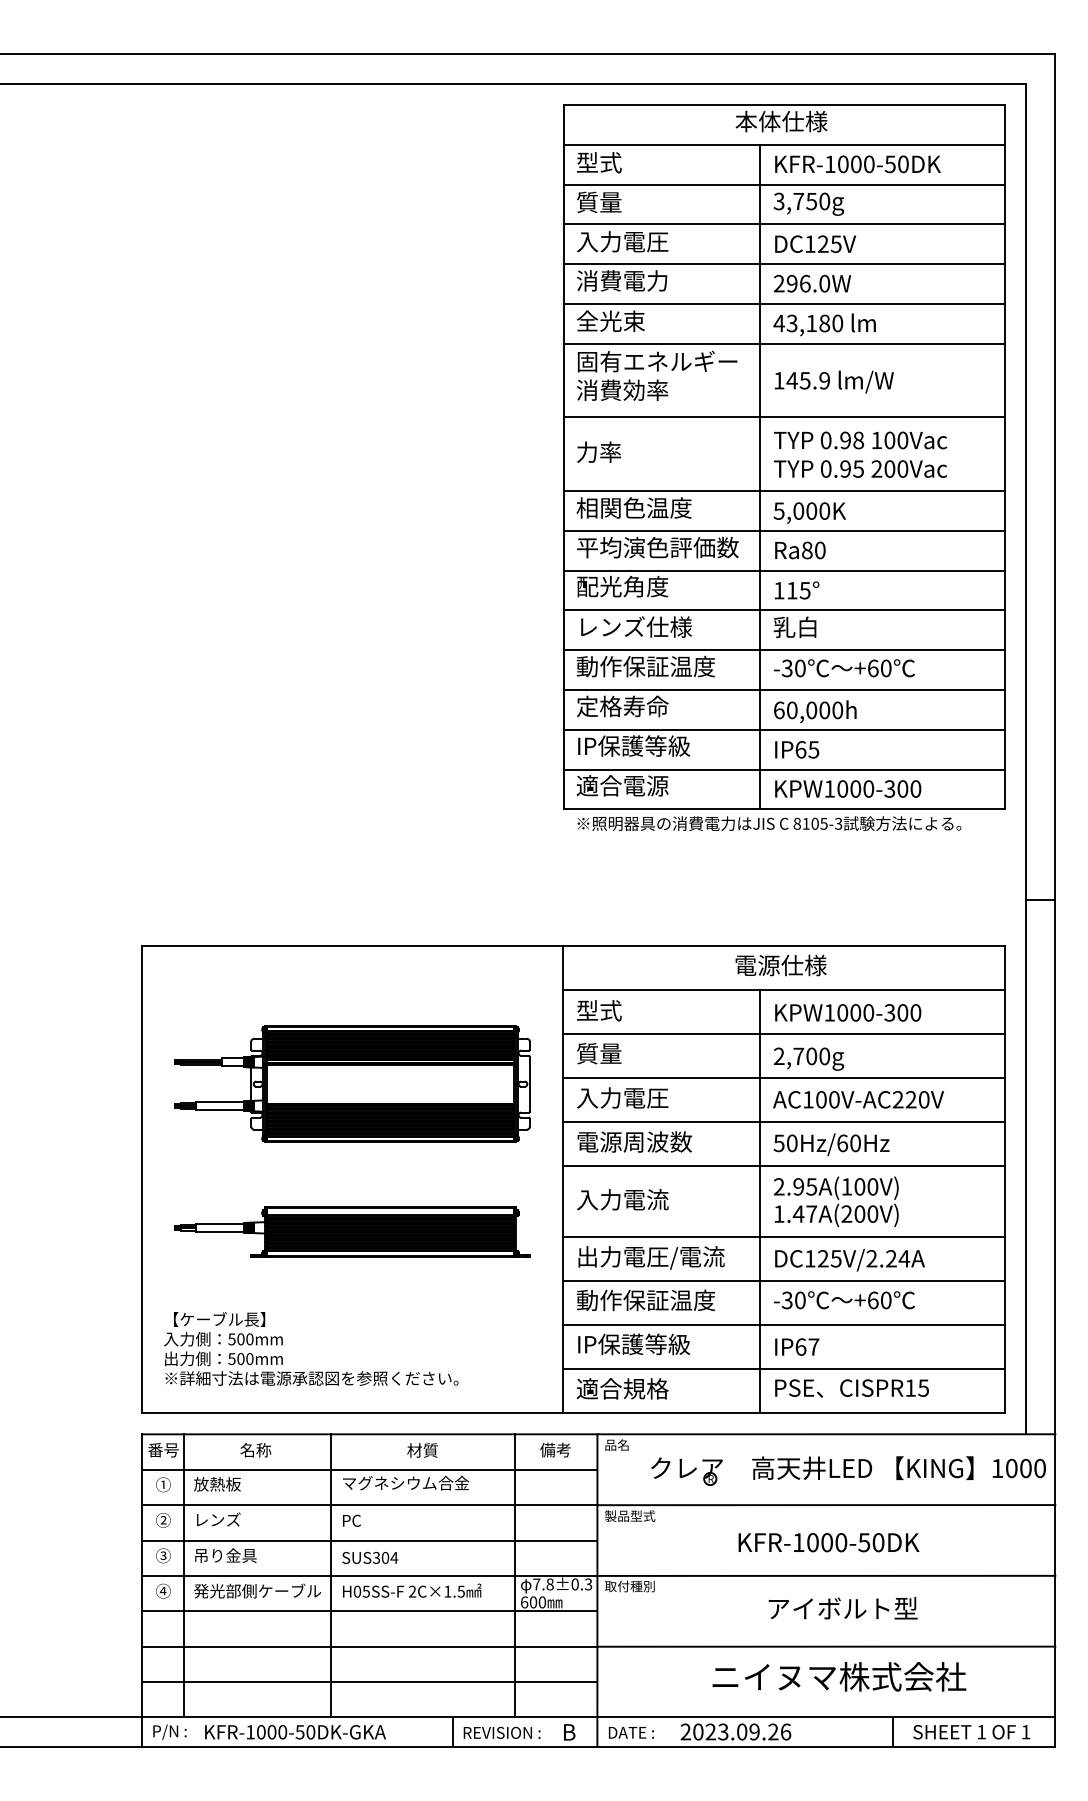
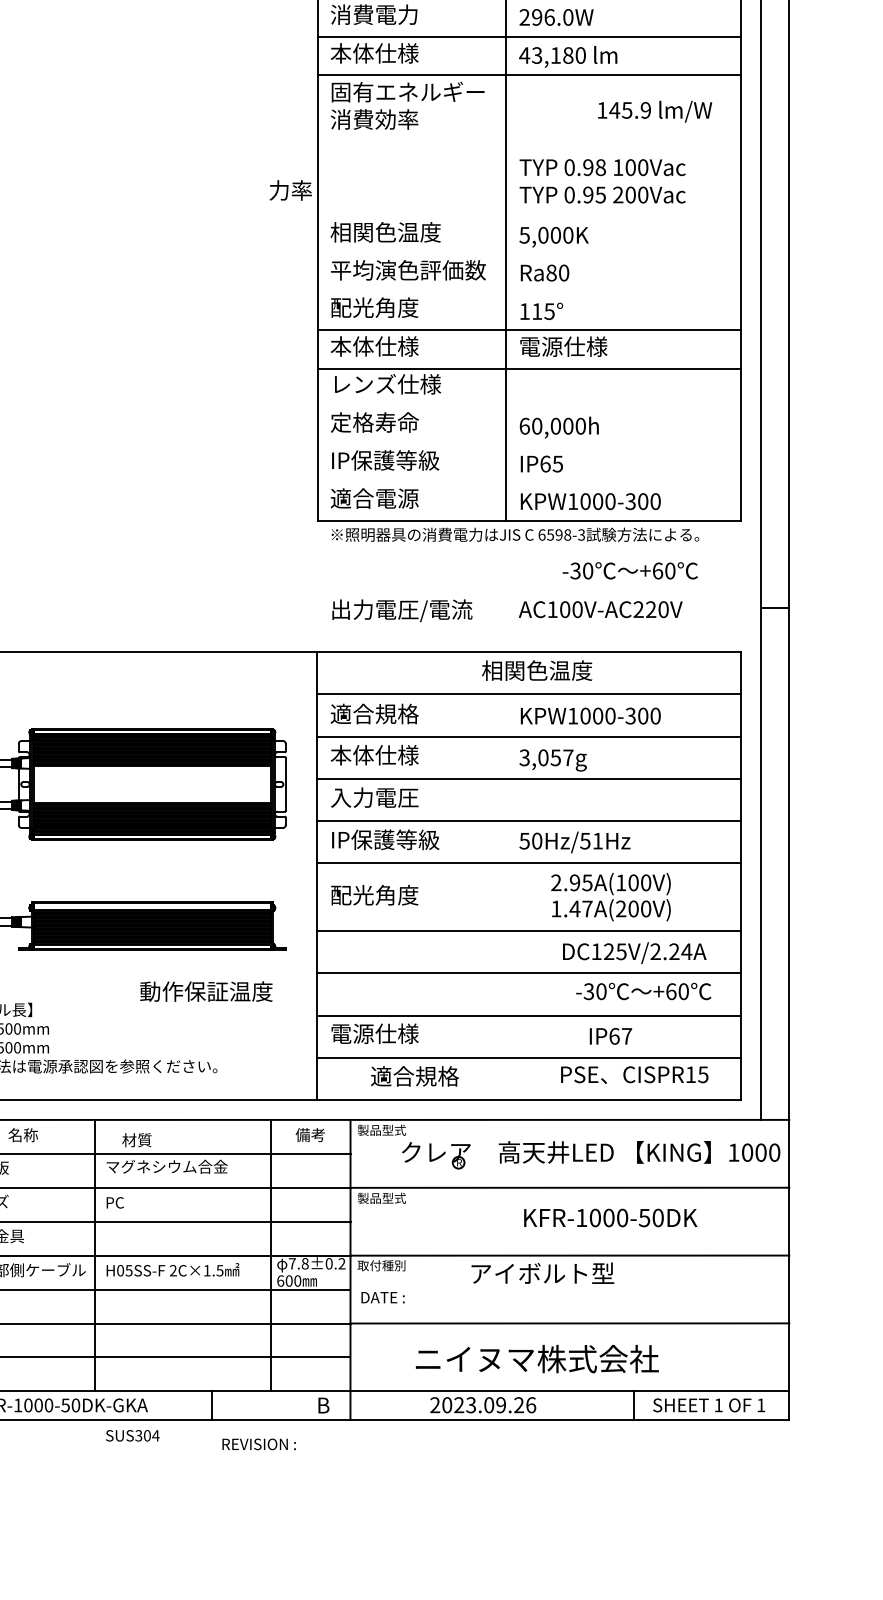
text: (622, 320) -> (374, 52), 全光束 -> 本体仕様
text: (834, 381) -> (655, 111), moved
line: (783, 417) -> (528, 145), removed
text: (599, 451) -> (291, 189), moved
line: (783, 491) -> (528, 216), removed
line: (783, 530) -> (528, 253), removed
line: (783, 570) -> (528, 292), removed
text: (633, 626) -> (385, 345), レンズ仕様 -> 本体仕様
text: (819, 627) -> (563, 346), 乳白 -> 電源仕様
text: (645, 666) -> (396, 384), 動作保証温度 -> レンズ仕様
text: (844, 668) -> (630, 571), moved
line: (783, 689) -> (528, 406), removed
line: (783, 729) -> (528, 444), removed
line: (783, 769) -> (528, 482), removed
text: (810, 823) -> (554, 534), 8105-3 -> 6598-3
text: (791, 965) -> (536, 670), 電源仕様 -> 相関色温度
text: (622, 1010) -> (374, 713), 型式 -> 適合規格
text: (622, 1053) -> (374, 755), 質量 -> 本体仕様
text: (801, 1056) -> (546, 757), 2,700g -> 3,057g
text: (858, 1099) -> (600, 609), moved
text: (634, 1141) -> (386, 839), 電源周波数 -> IP保護等級
text: (848, 1143) -> (591, 841), 50Hz/60Hz -> 50Hz/51Hz
text: (622, 1199) -> (374, 894), 入力電流 -> 配光角度
line: (759, 1201) -> (505, 896), removed
text: (836, 1201) -> (611, 896), moved
text: (651, 1257) -> (402, 610), moved
text: (849, 1259) -> (634, 952), moved
text: (645, 1300) -> (205, 991), moved
text: (844, 1300) -> (643, 991), moved
text: (633, 1344) -> (385, 1033), IP保護等級 -> 電源仕様
text: (797, 1346) -> (611, 1035), moved
text: (622, 1388) -> (414, 1076), moved
text: (851, 1388) -> (634, 1075), moved
text: (630, 1444) -> (382, 1129), 品名 -> 製品型式
text: (422, 1450) -> (136, 1140), moved
text: (828, 1542) -> (610, 1217), moved
text: (370, 1557) -> (133, 1435), moved
text: (588, 1584) -> (341, 1263), 7.8±0.3 -> 7.8±0.2
text: (842, 1608) -> (542, 1273), moved
text: (839, 1676) -> (537, 1358), moved
text: (501, 1732) -> (258, 1443), moved
text: (630, 1732) -> (382, 1297), moved

